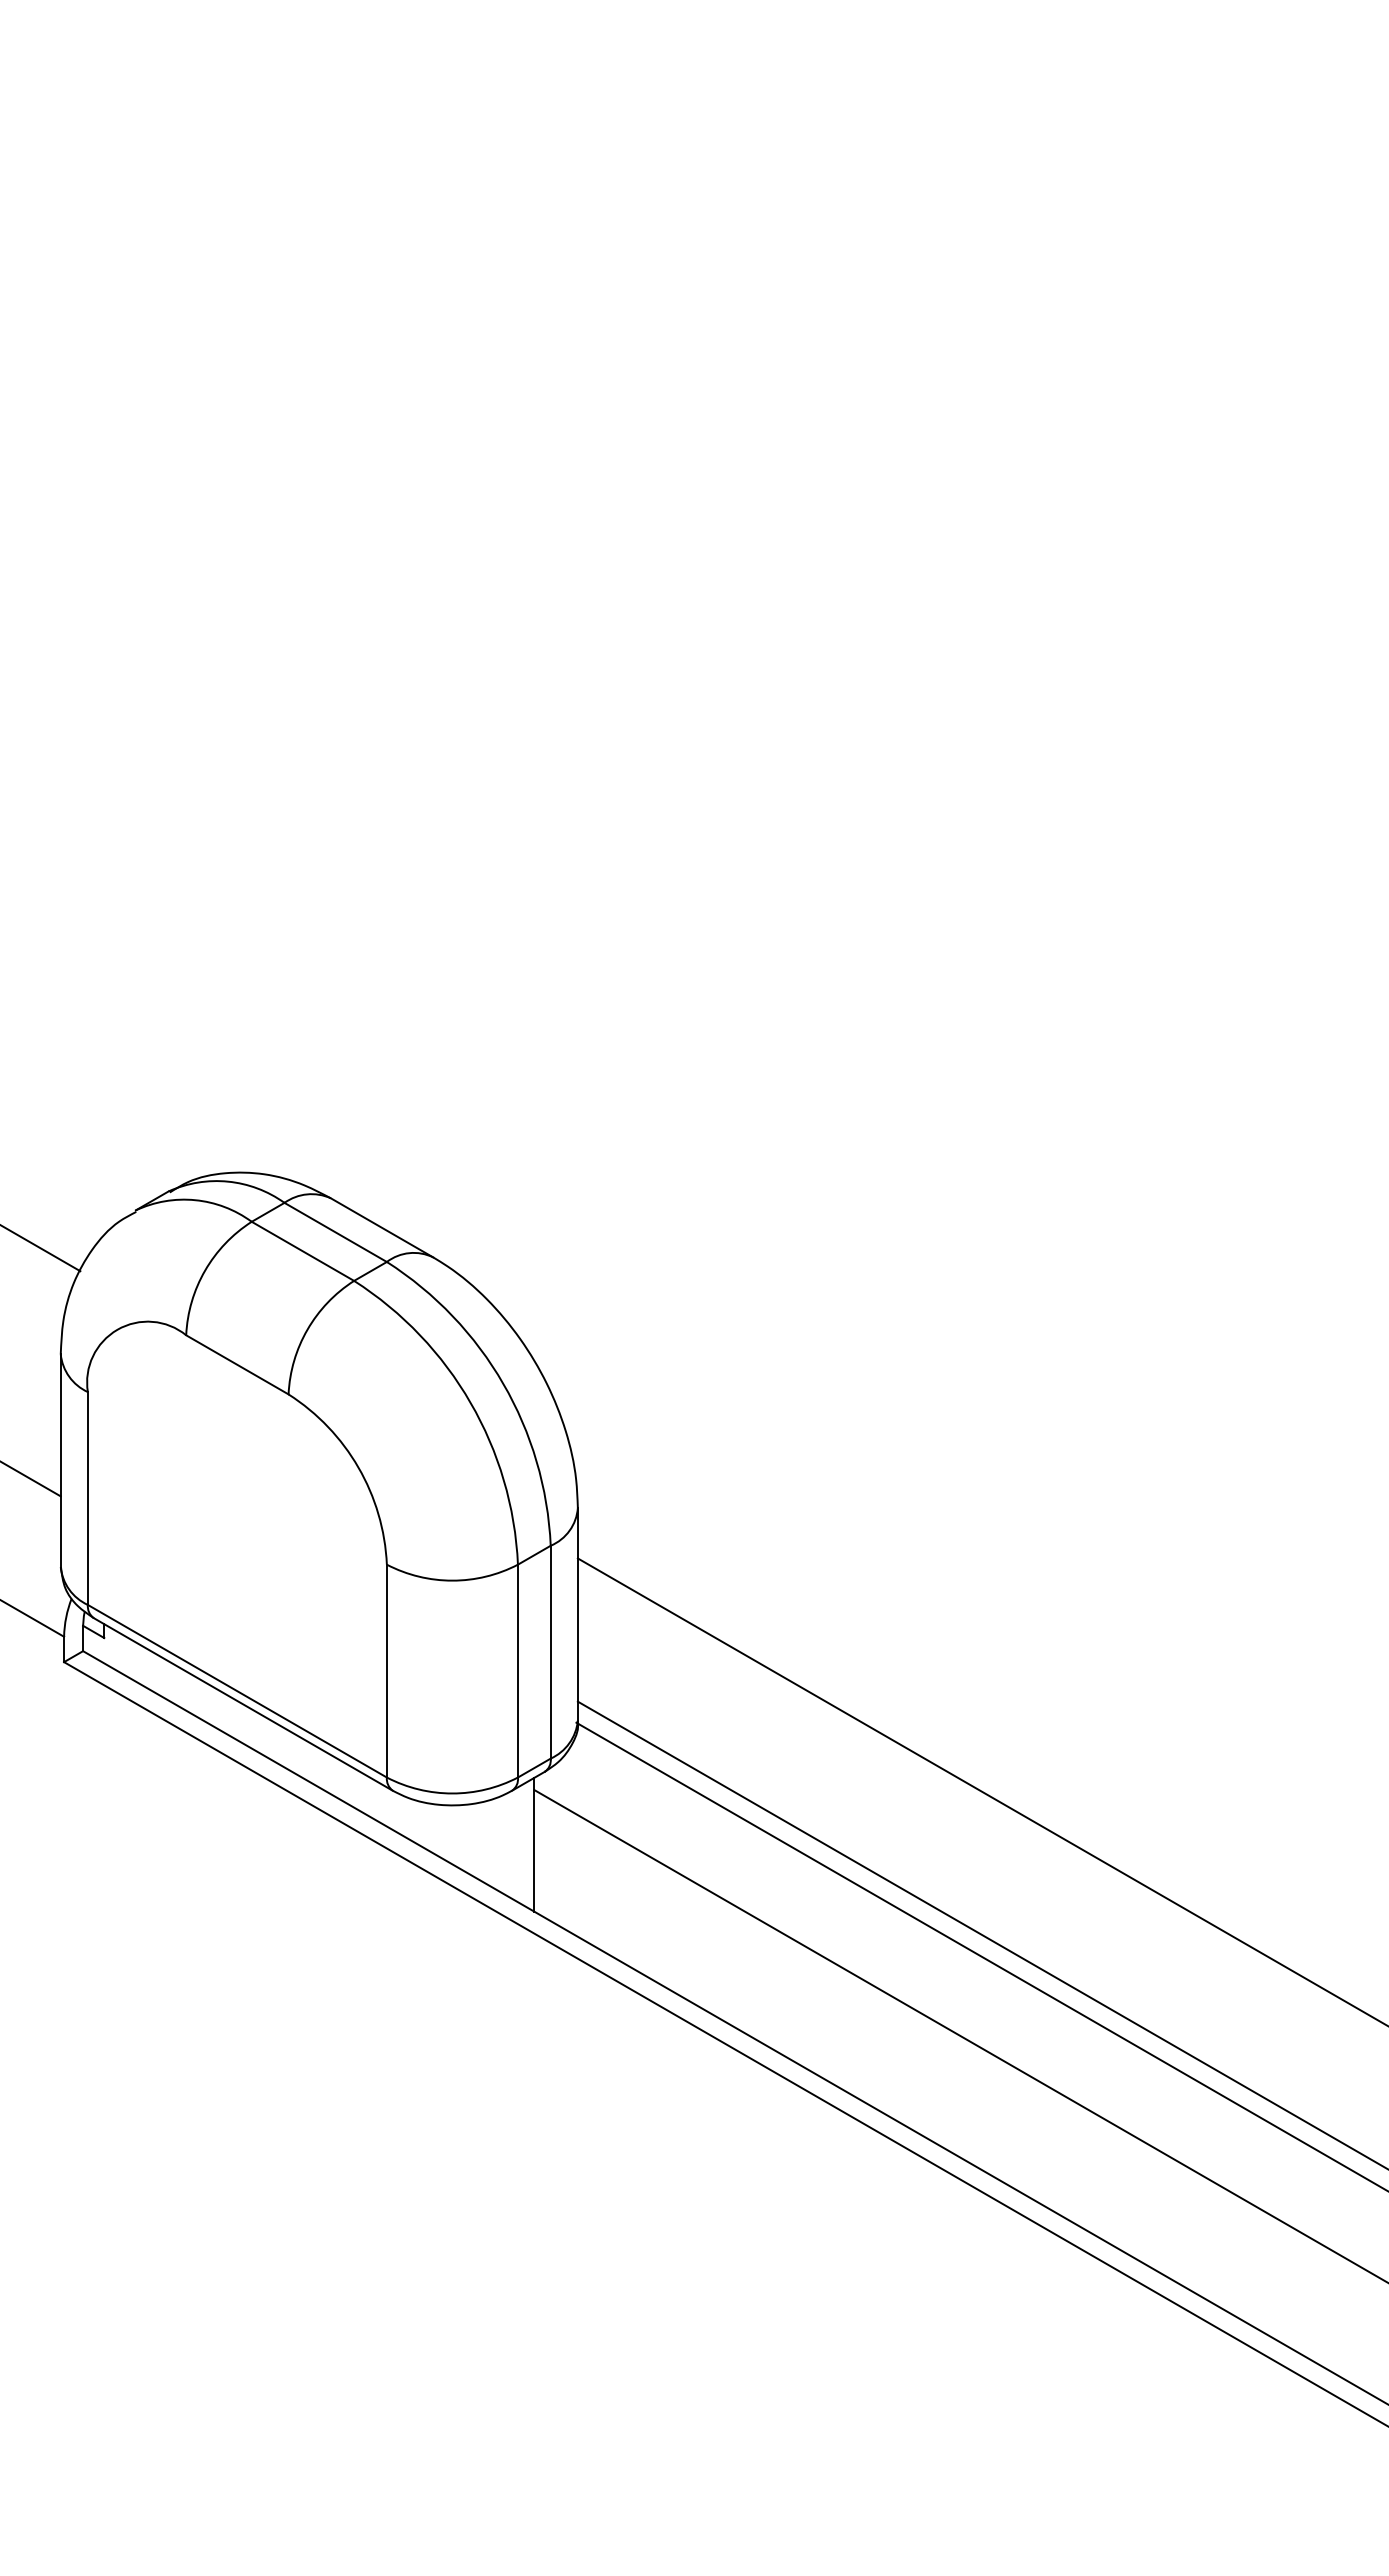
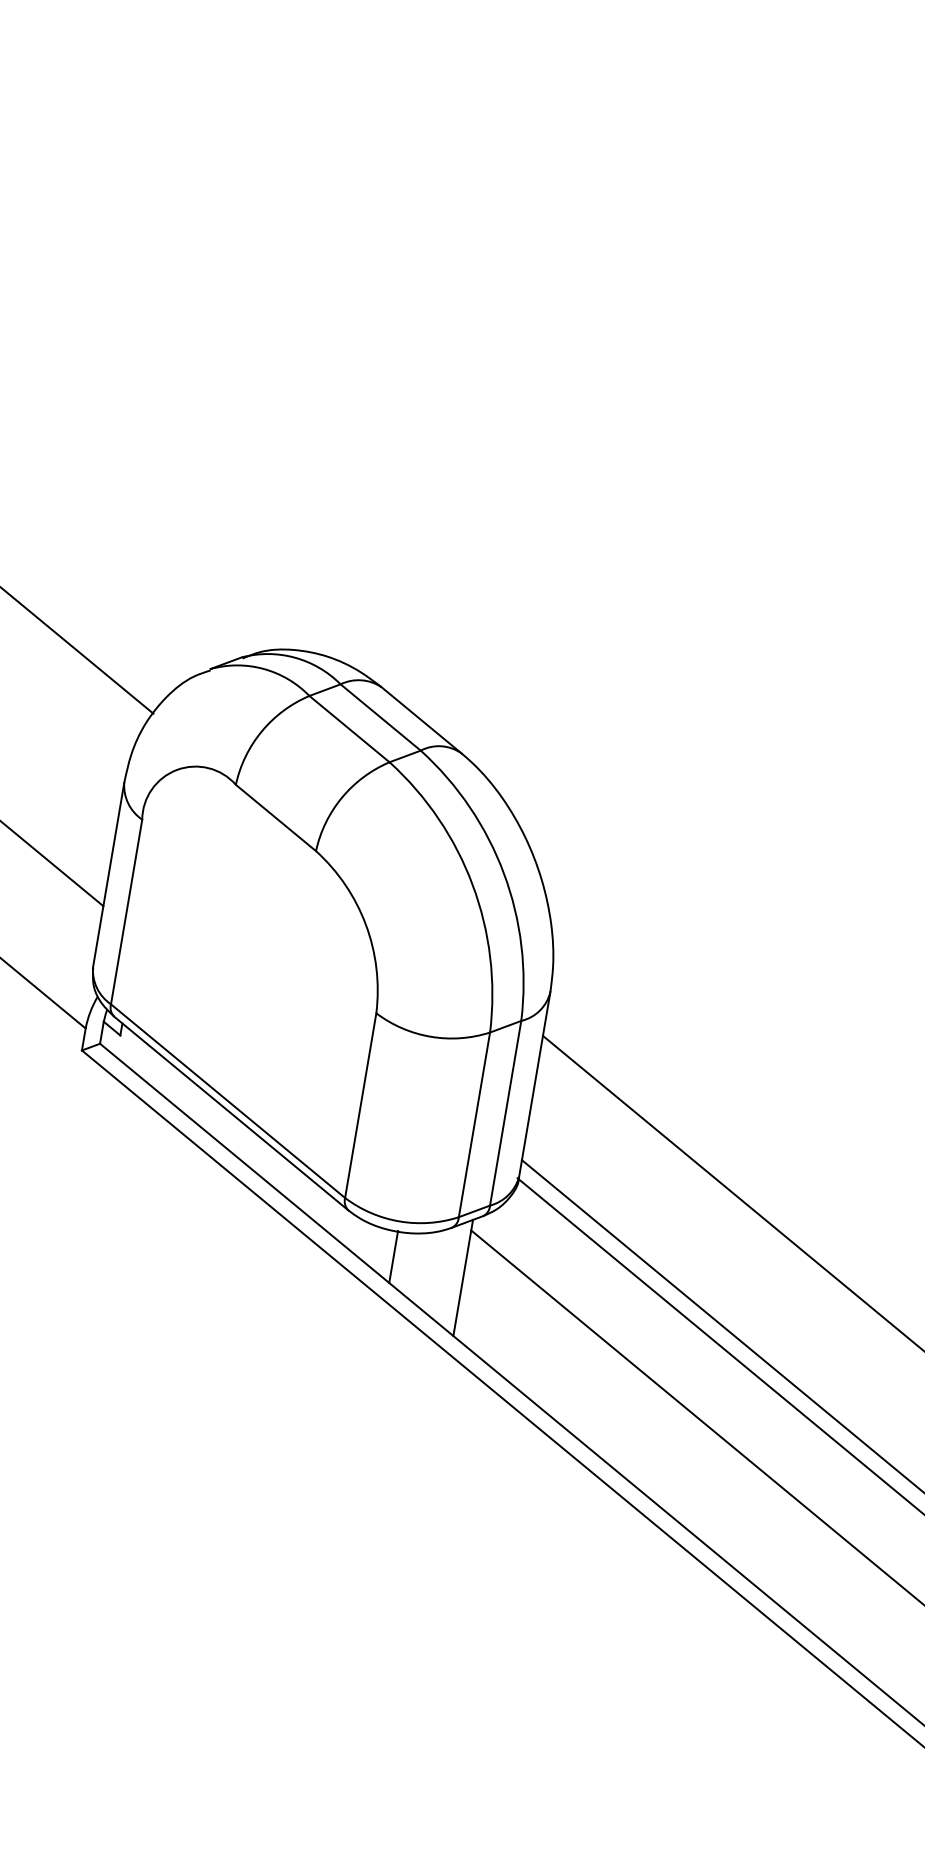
line: (452, 1834) -> (393, 1257), added

